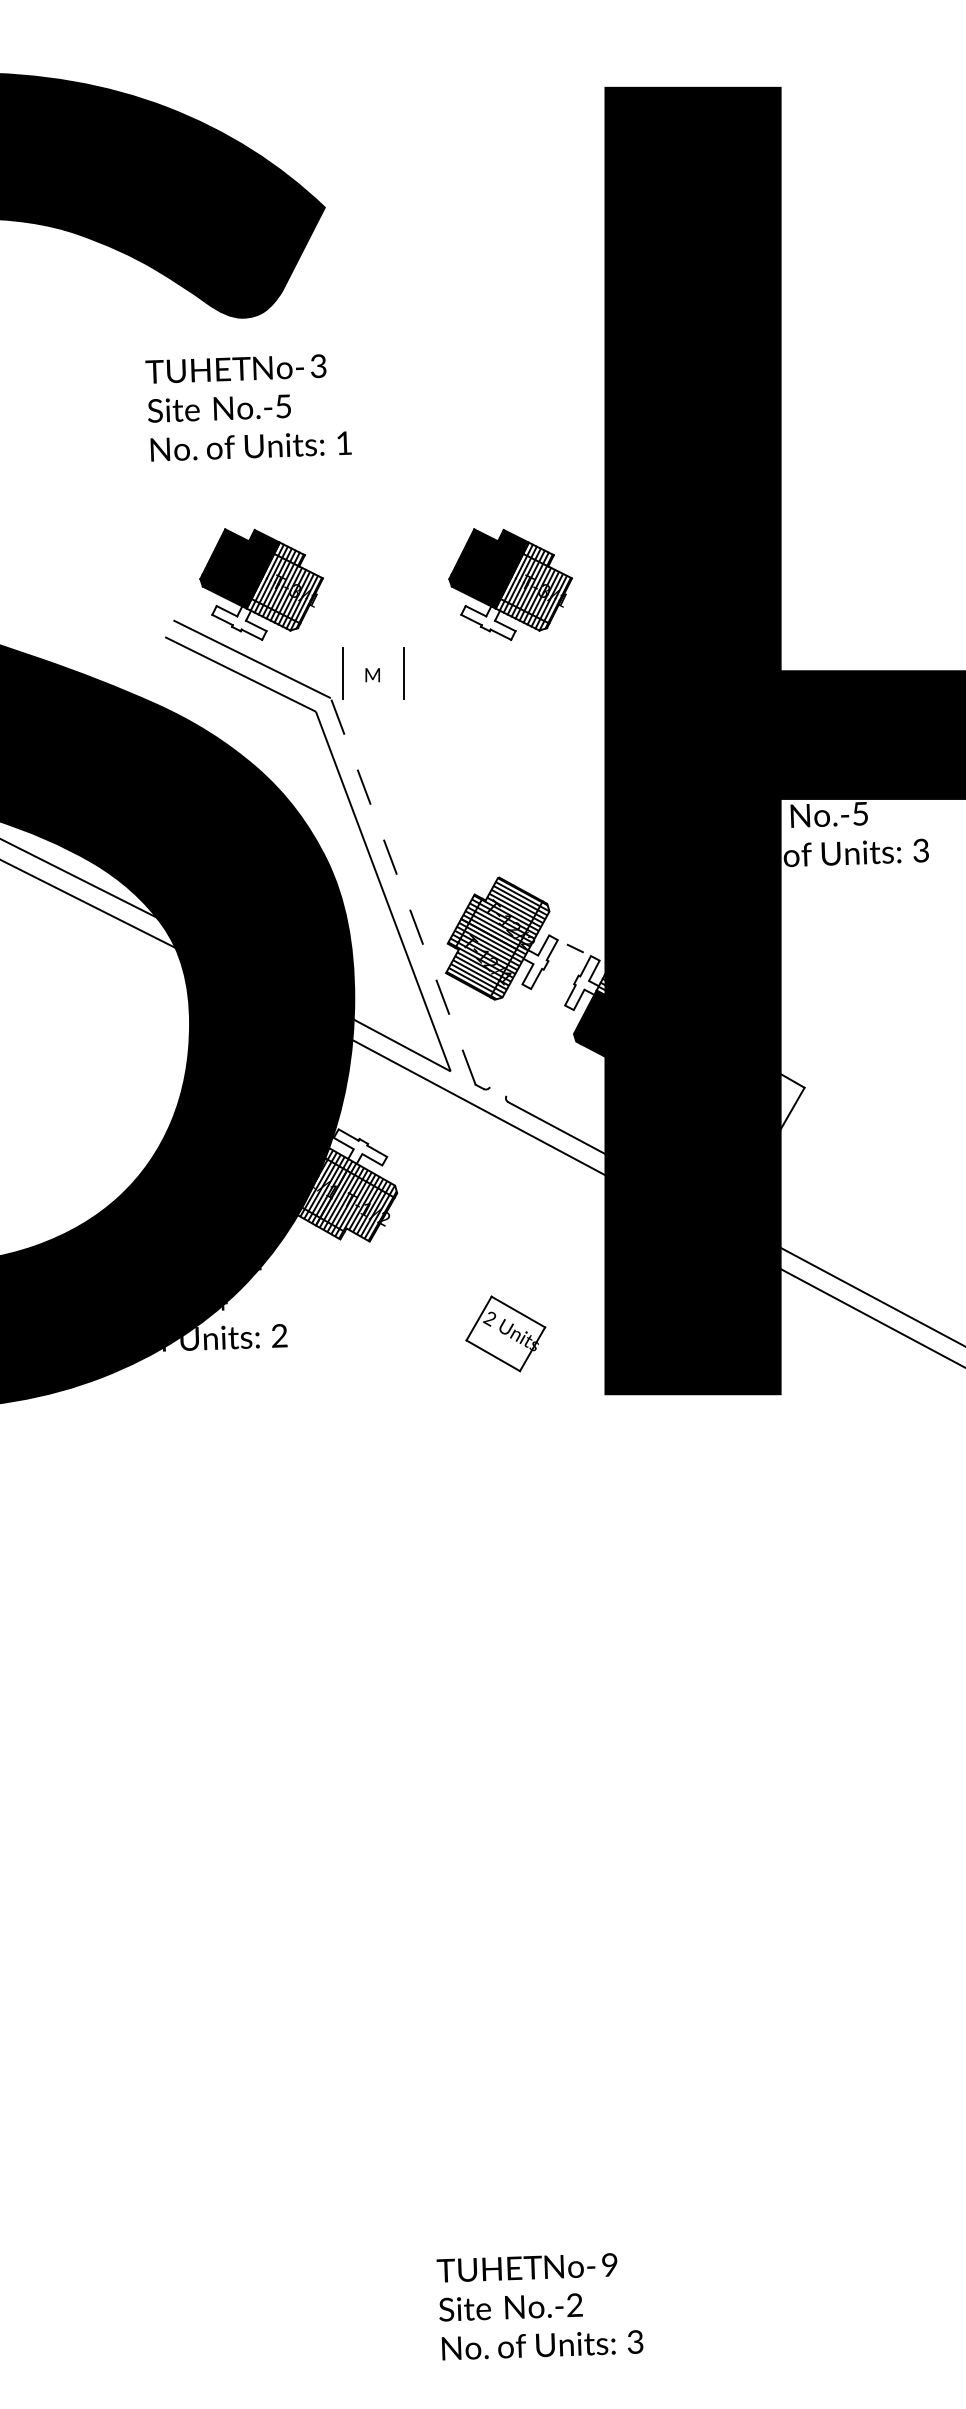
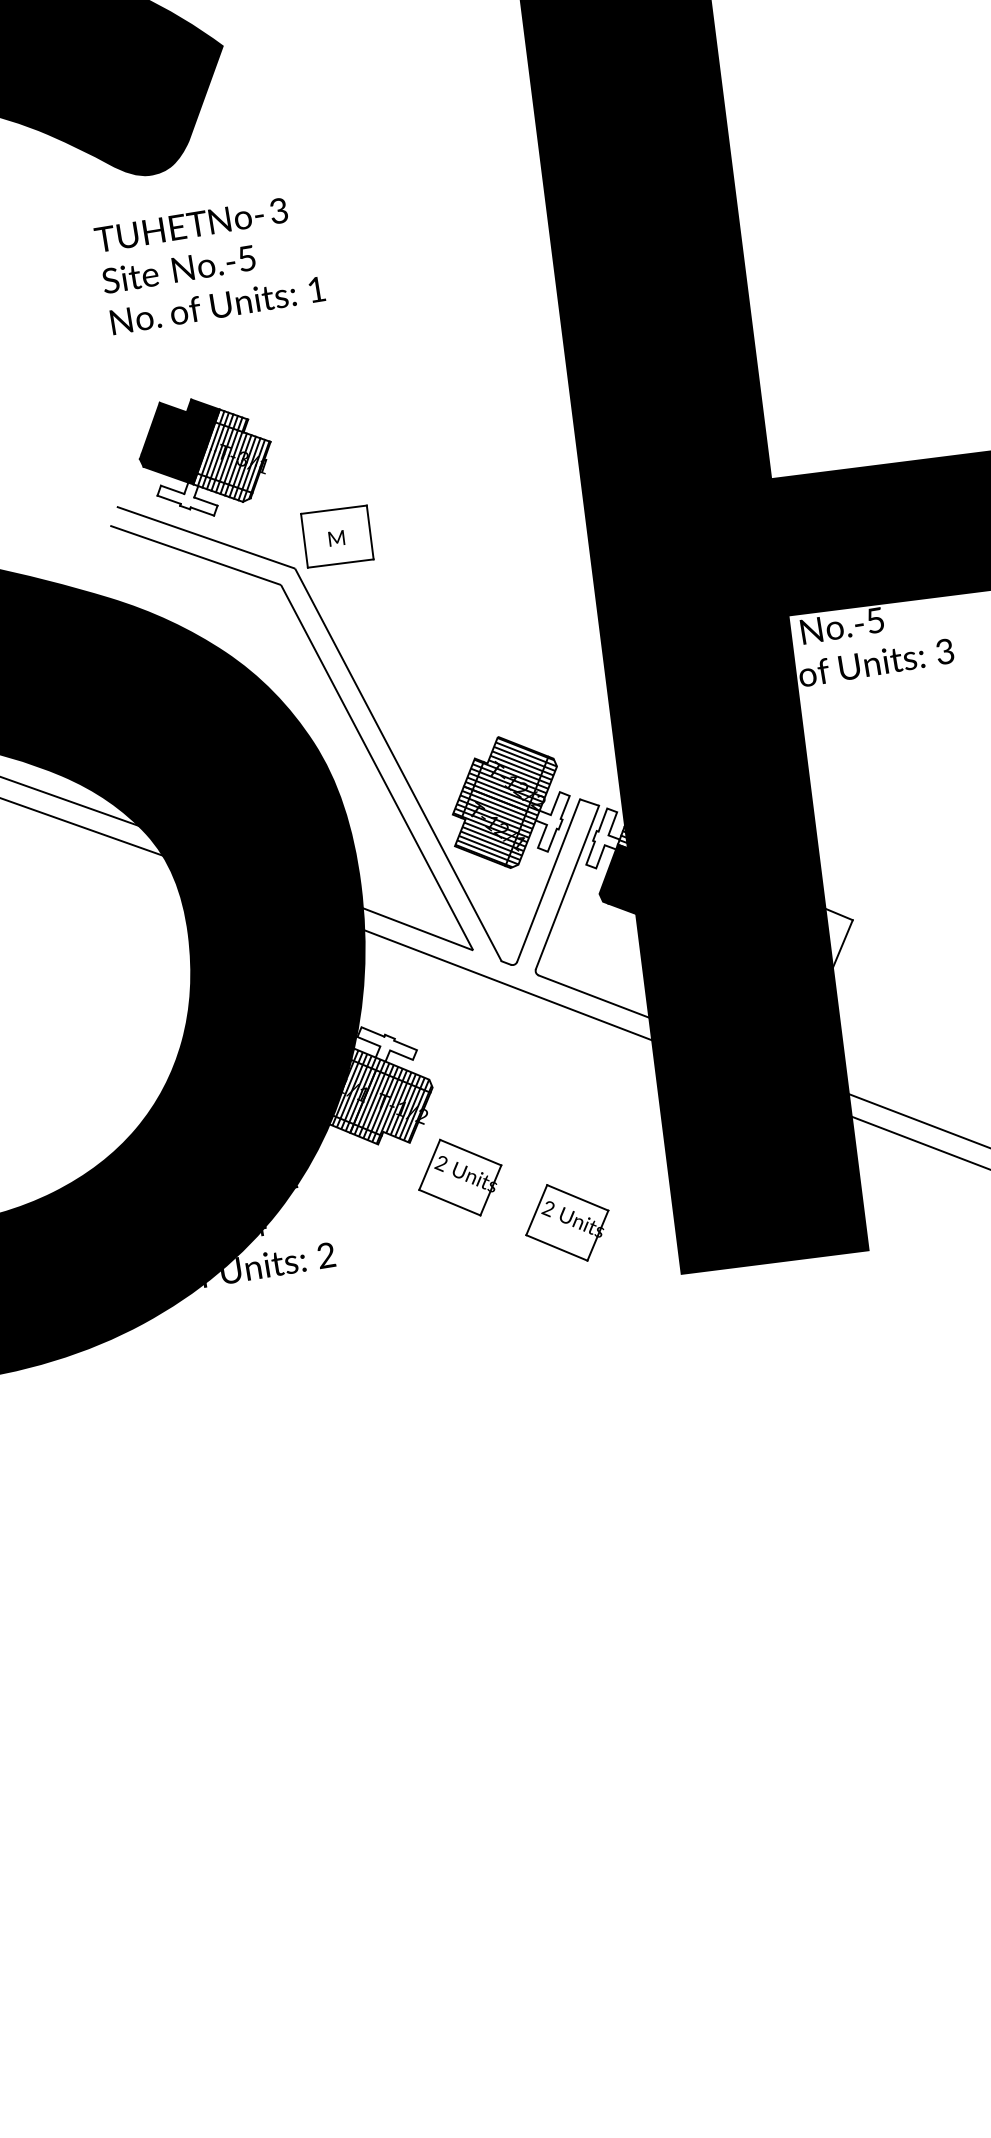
text: (248, 407) -> (209, 264), moved
part: (510, 584) -> (471, 423), removed
line: (373, 648) -> (333, 509), added
line: (373, 698) -> (340, 563), added
line: (403, 891) -> (398, 764), dashed -> solid
line: (527, 1015) -> (547, 880), added
line: (544, 1023) -> (566, 886), added
part: (411, 1279) -> (459, 1177), added

